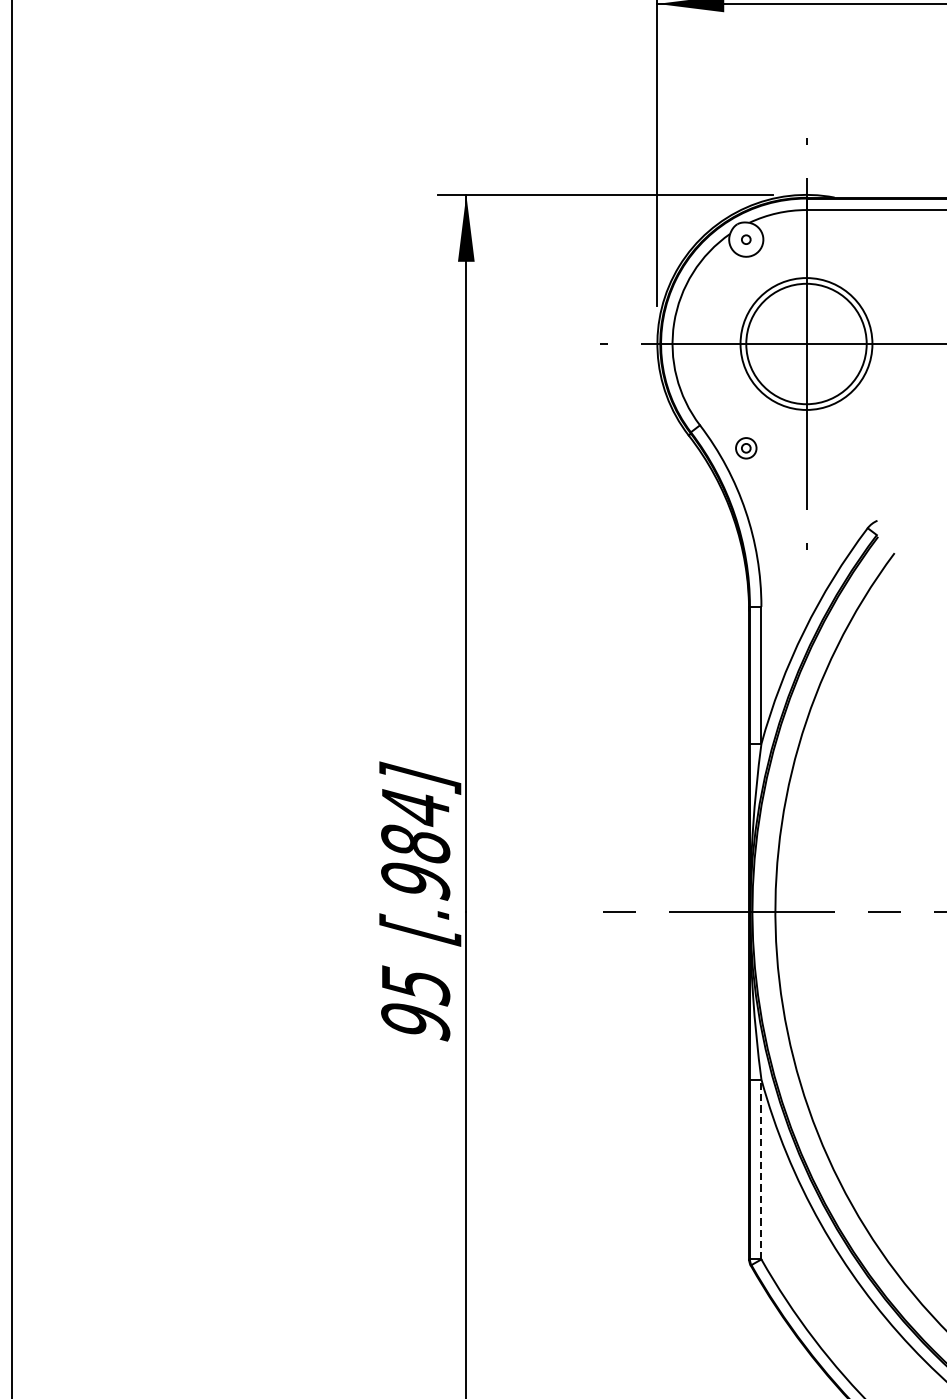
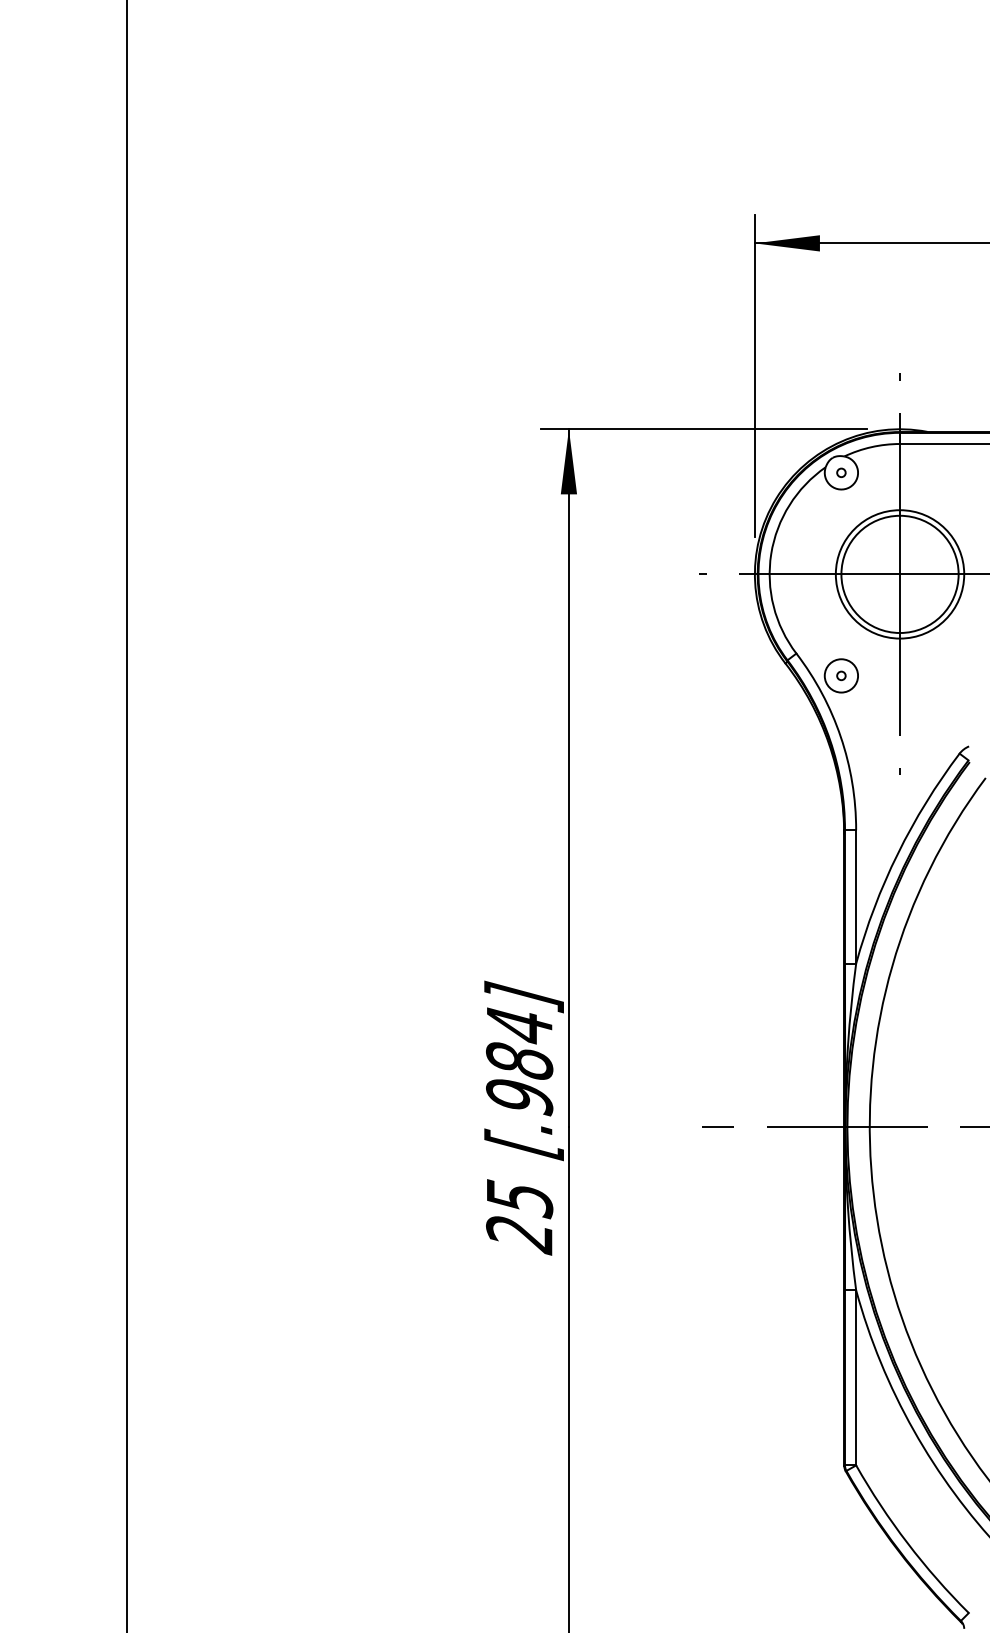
circle: (746, 447) -> (841, 675), size x1.67
text: (415, 1023) -> (519, 1235), 95 -> 25
line: (761, 1169) -> (856, 1377), dashed -> solid

